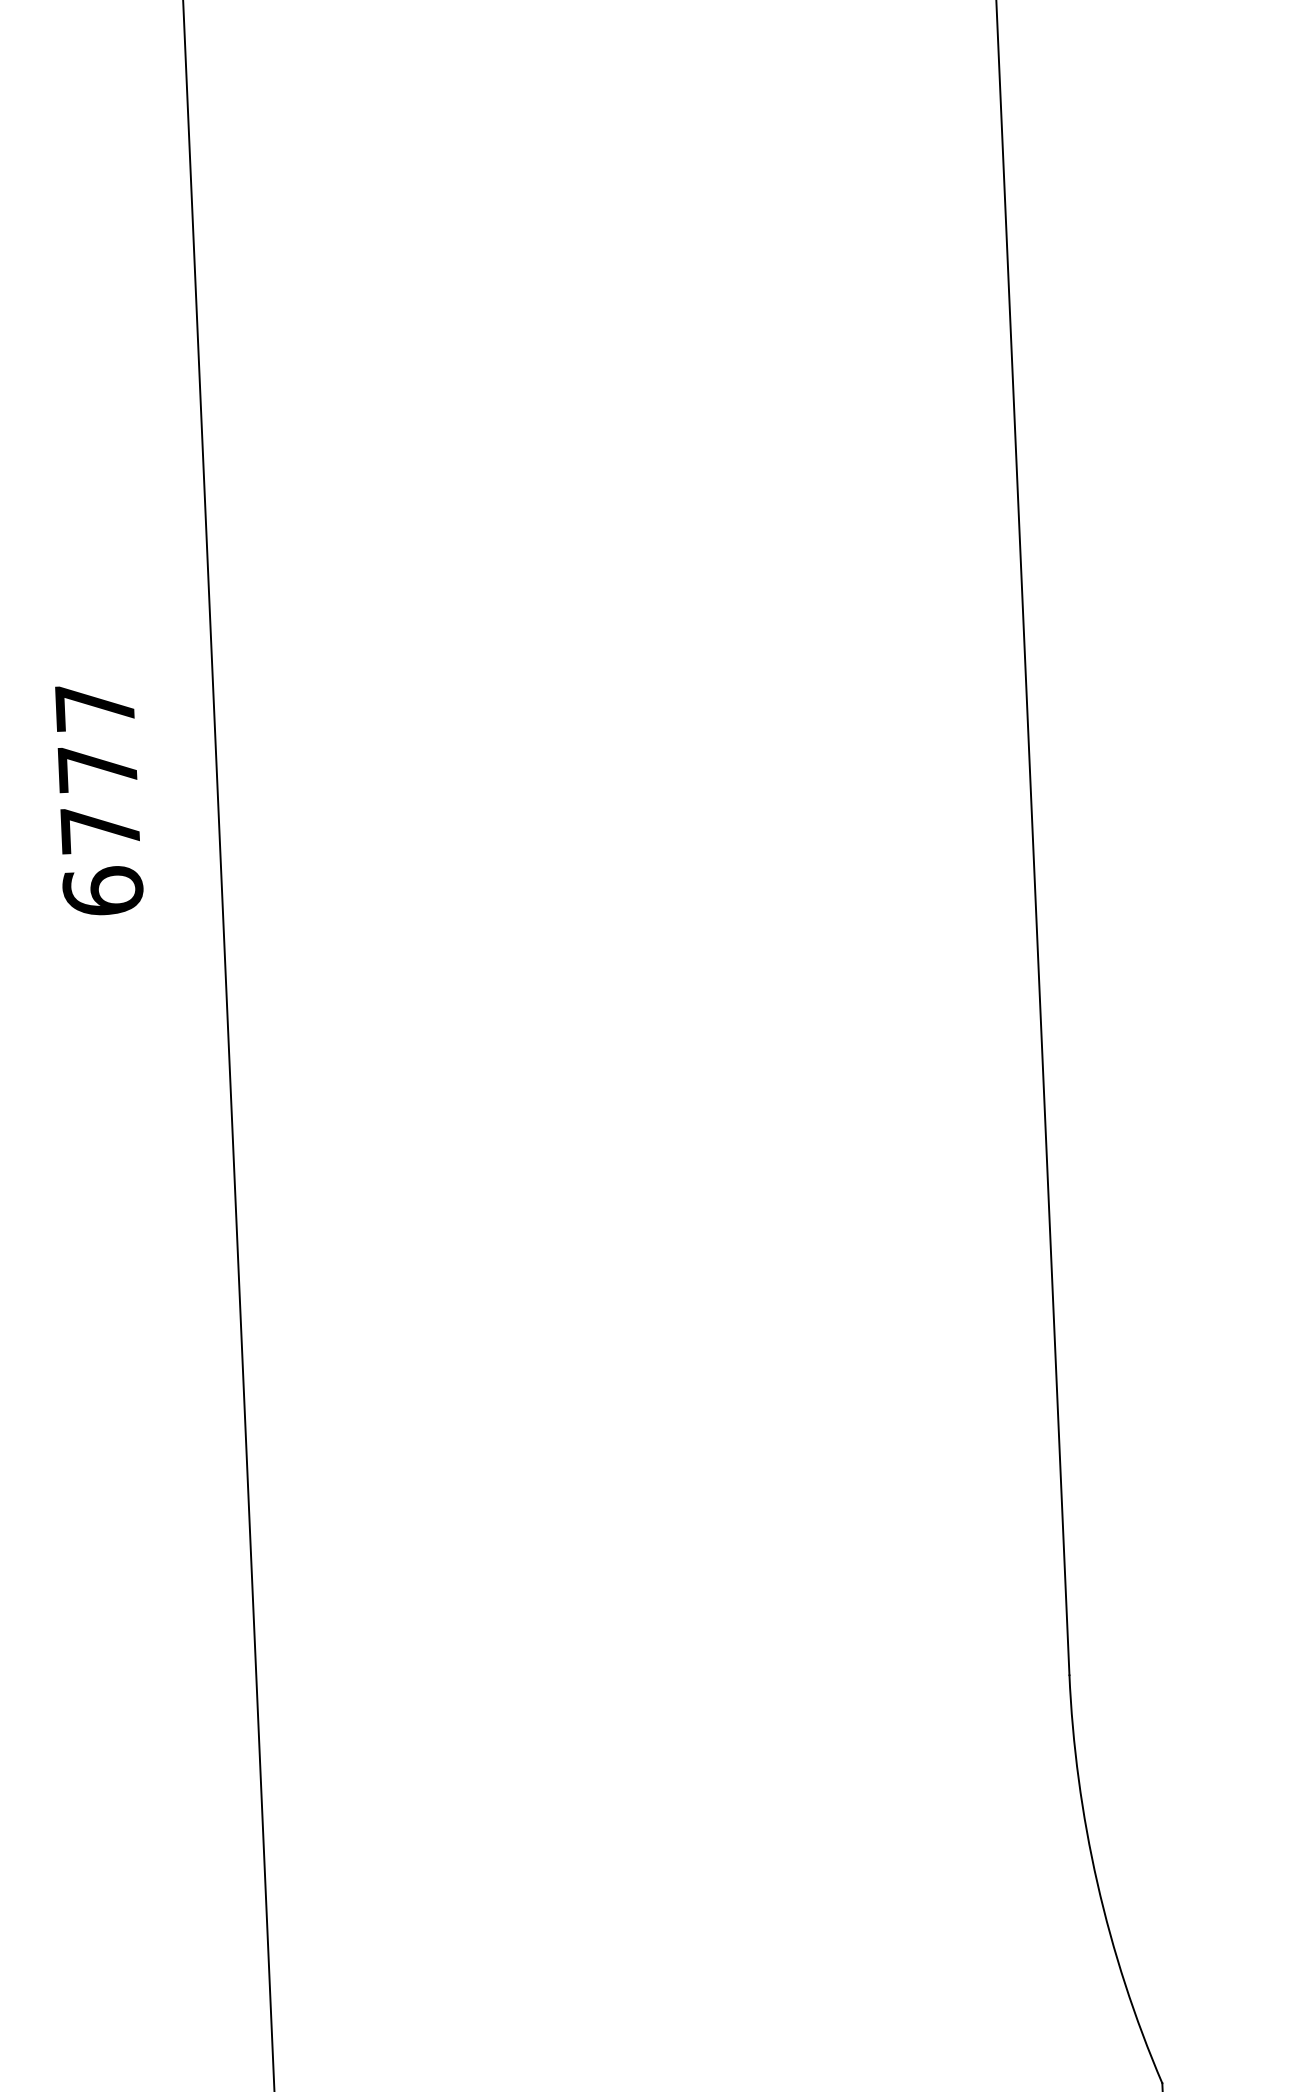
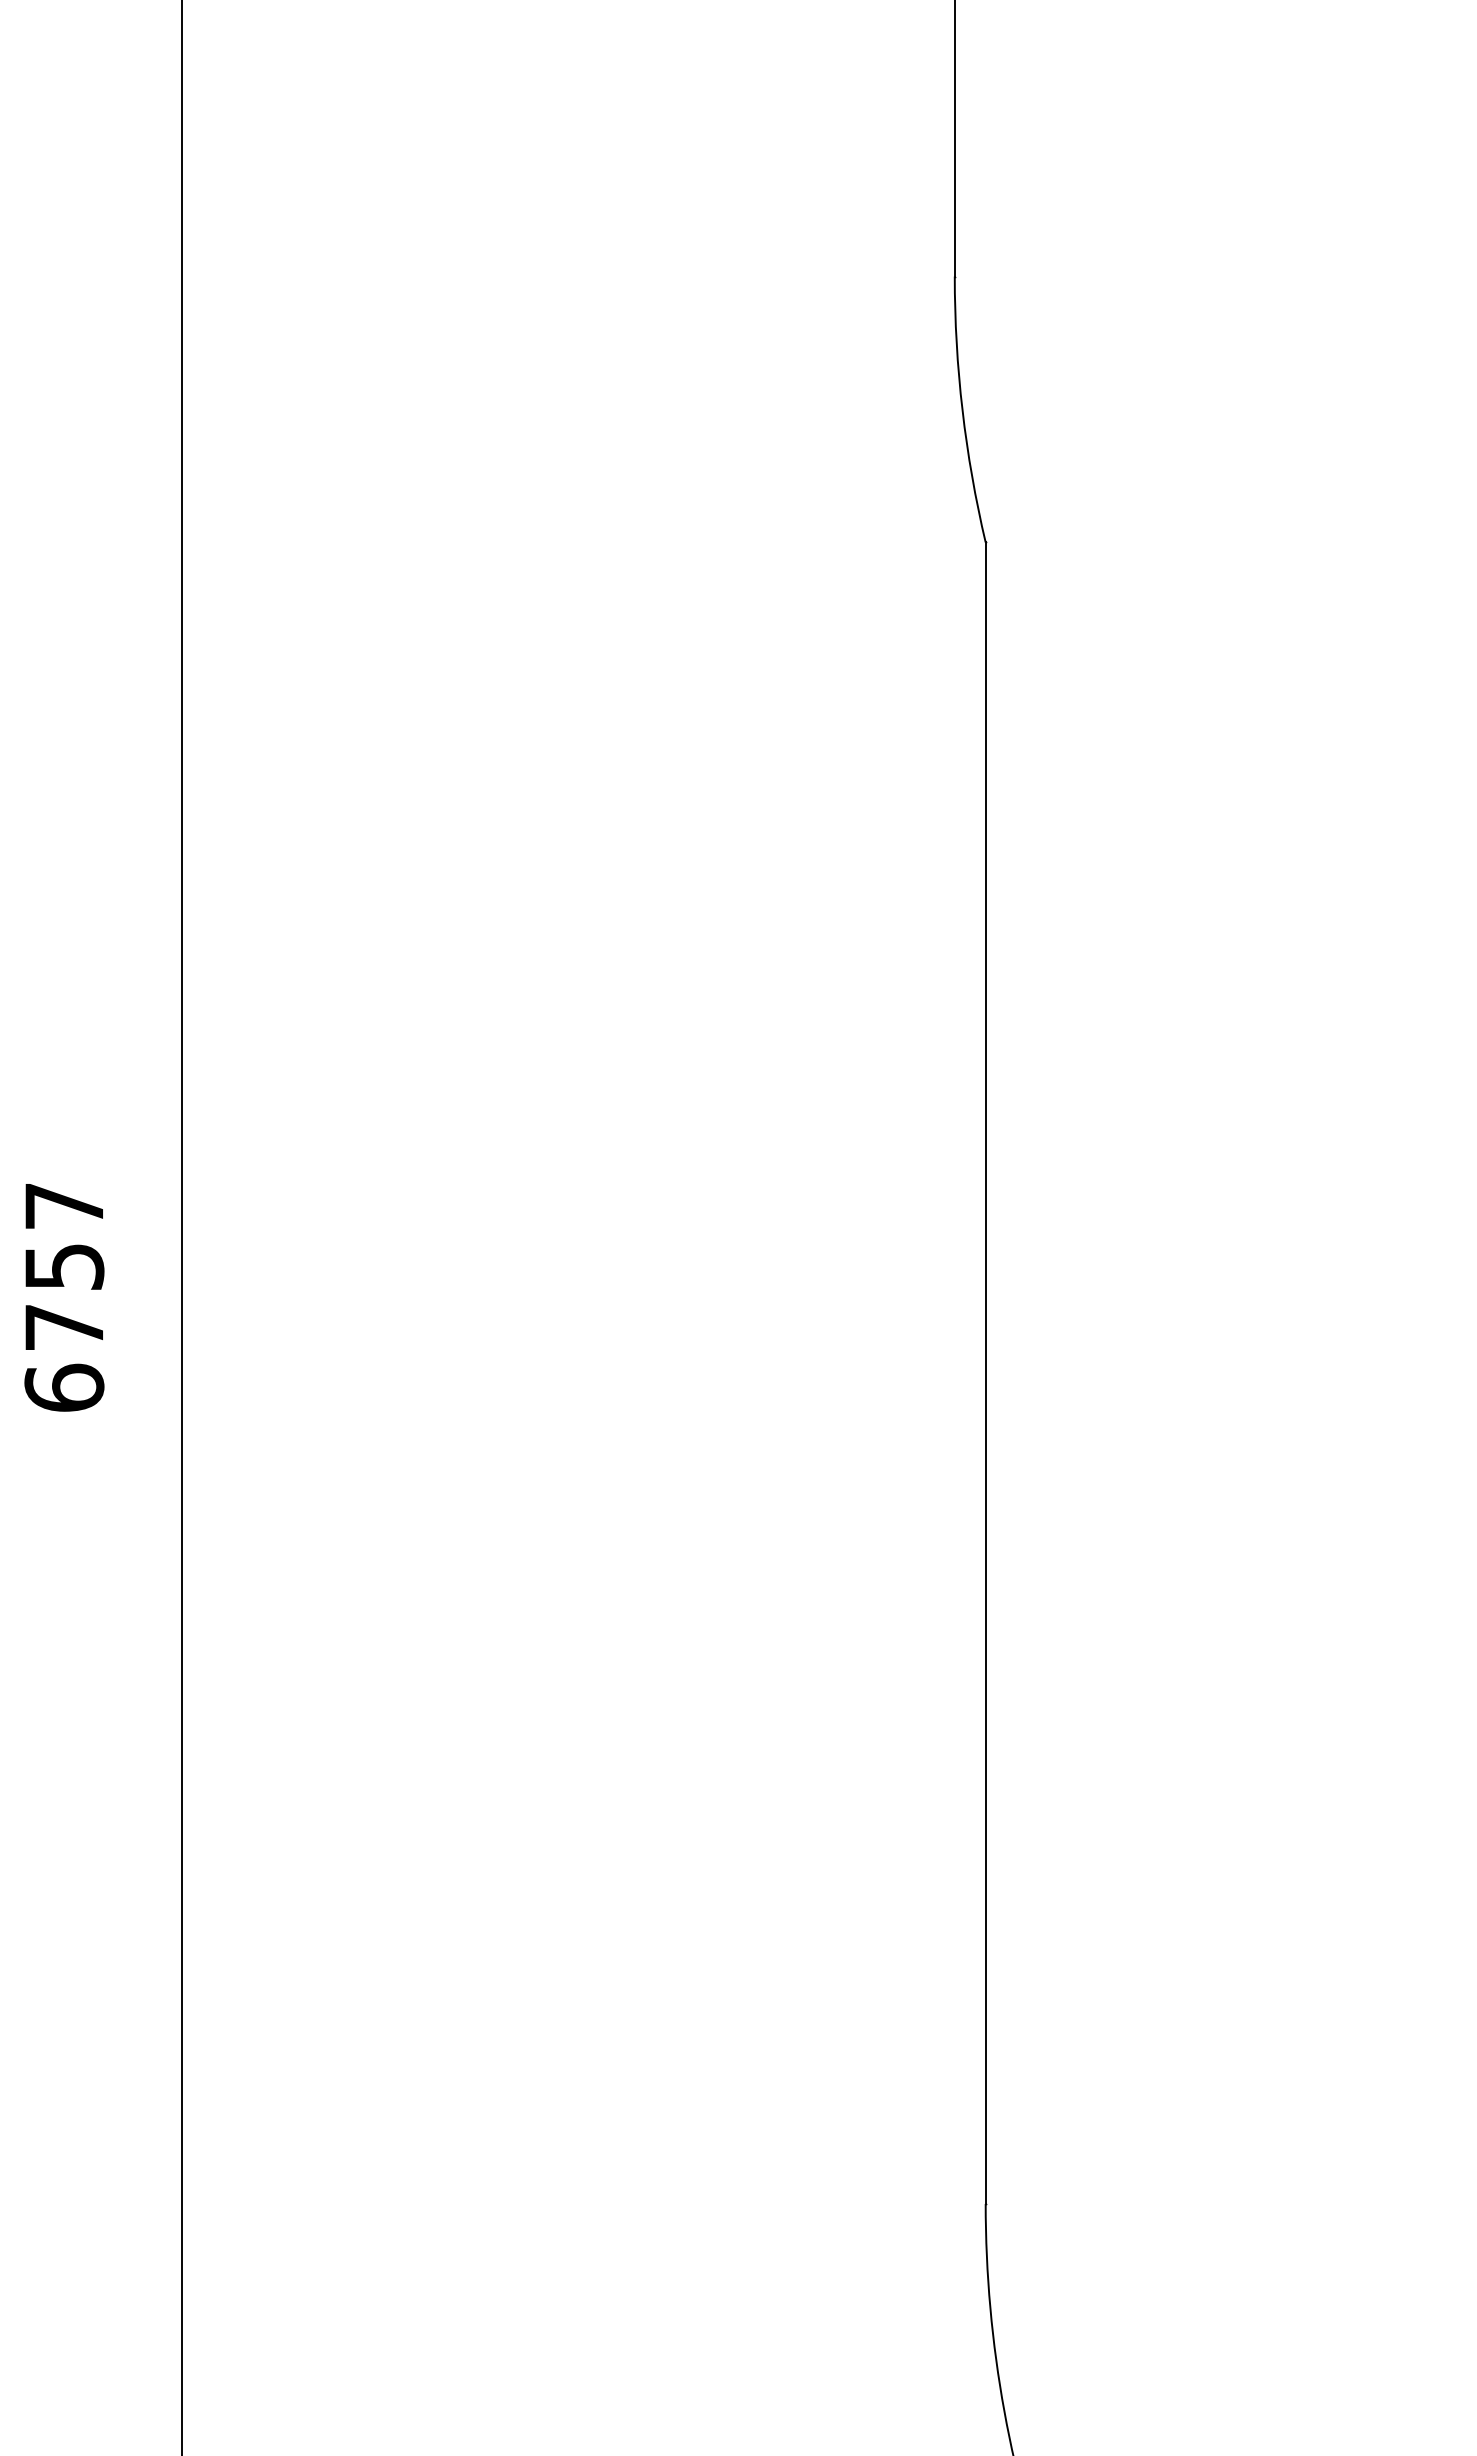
text: (97, 768) -> (64, 1266), 6777 -> 6757

